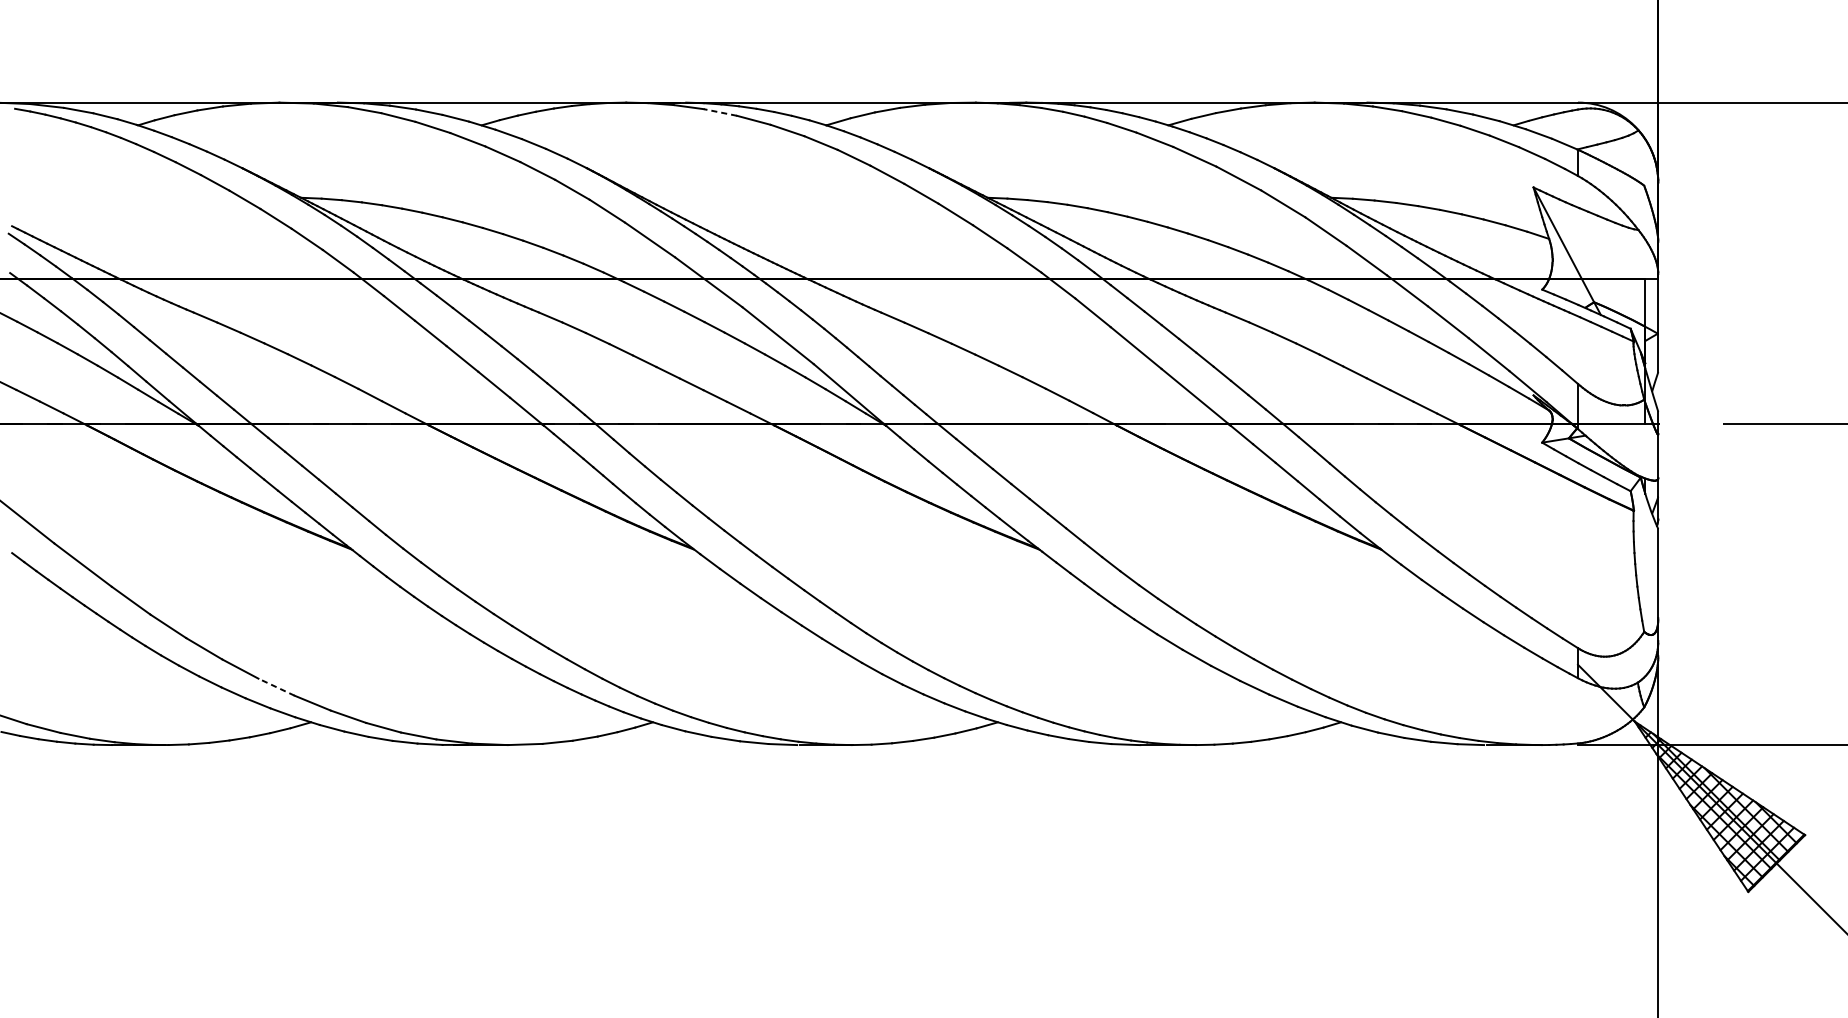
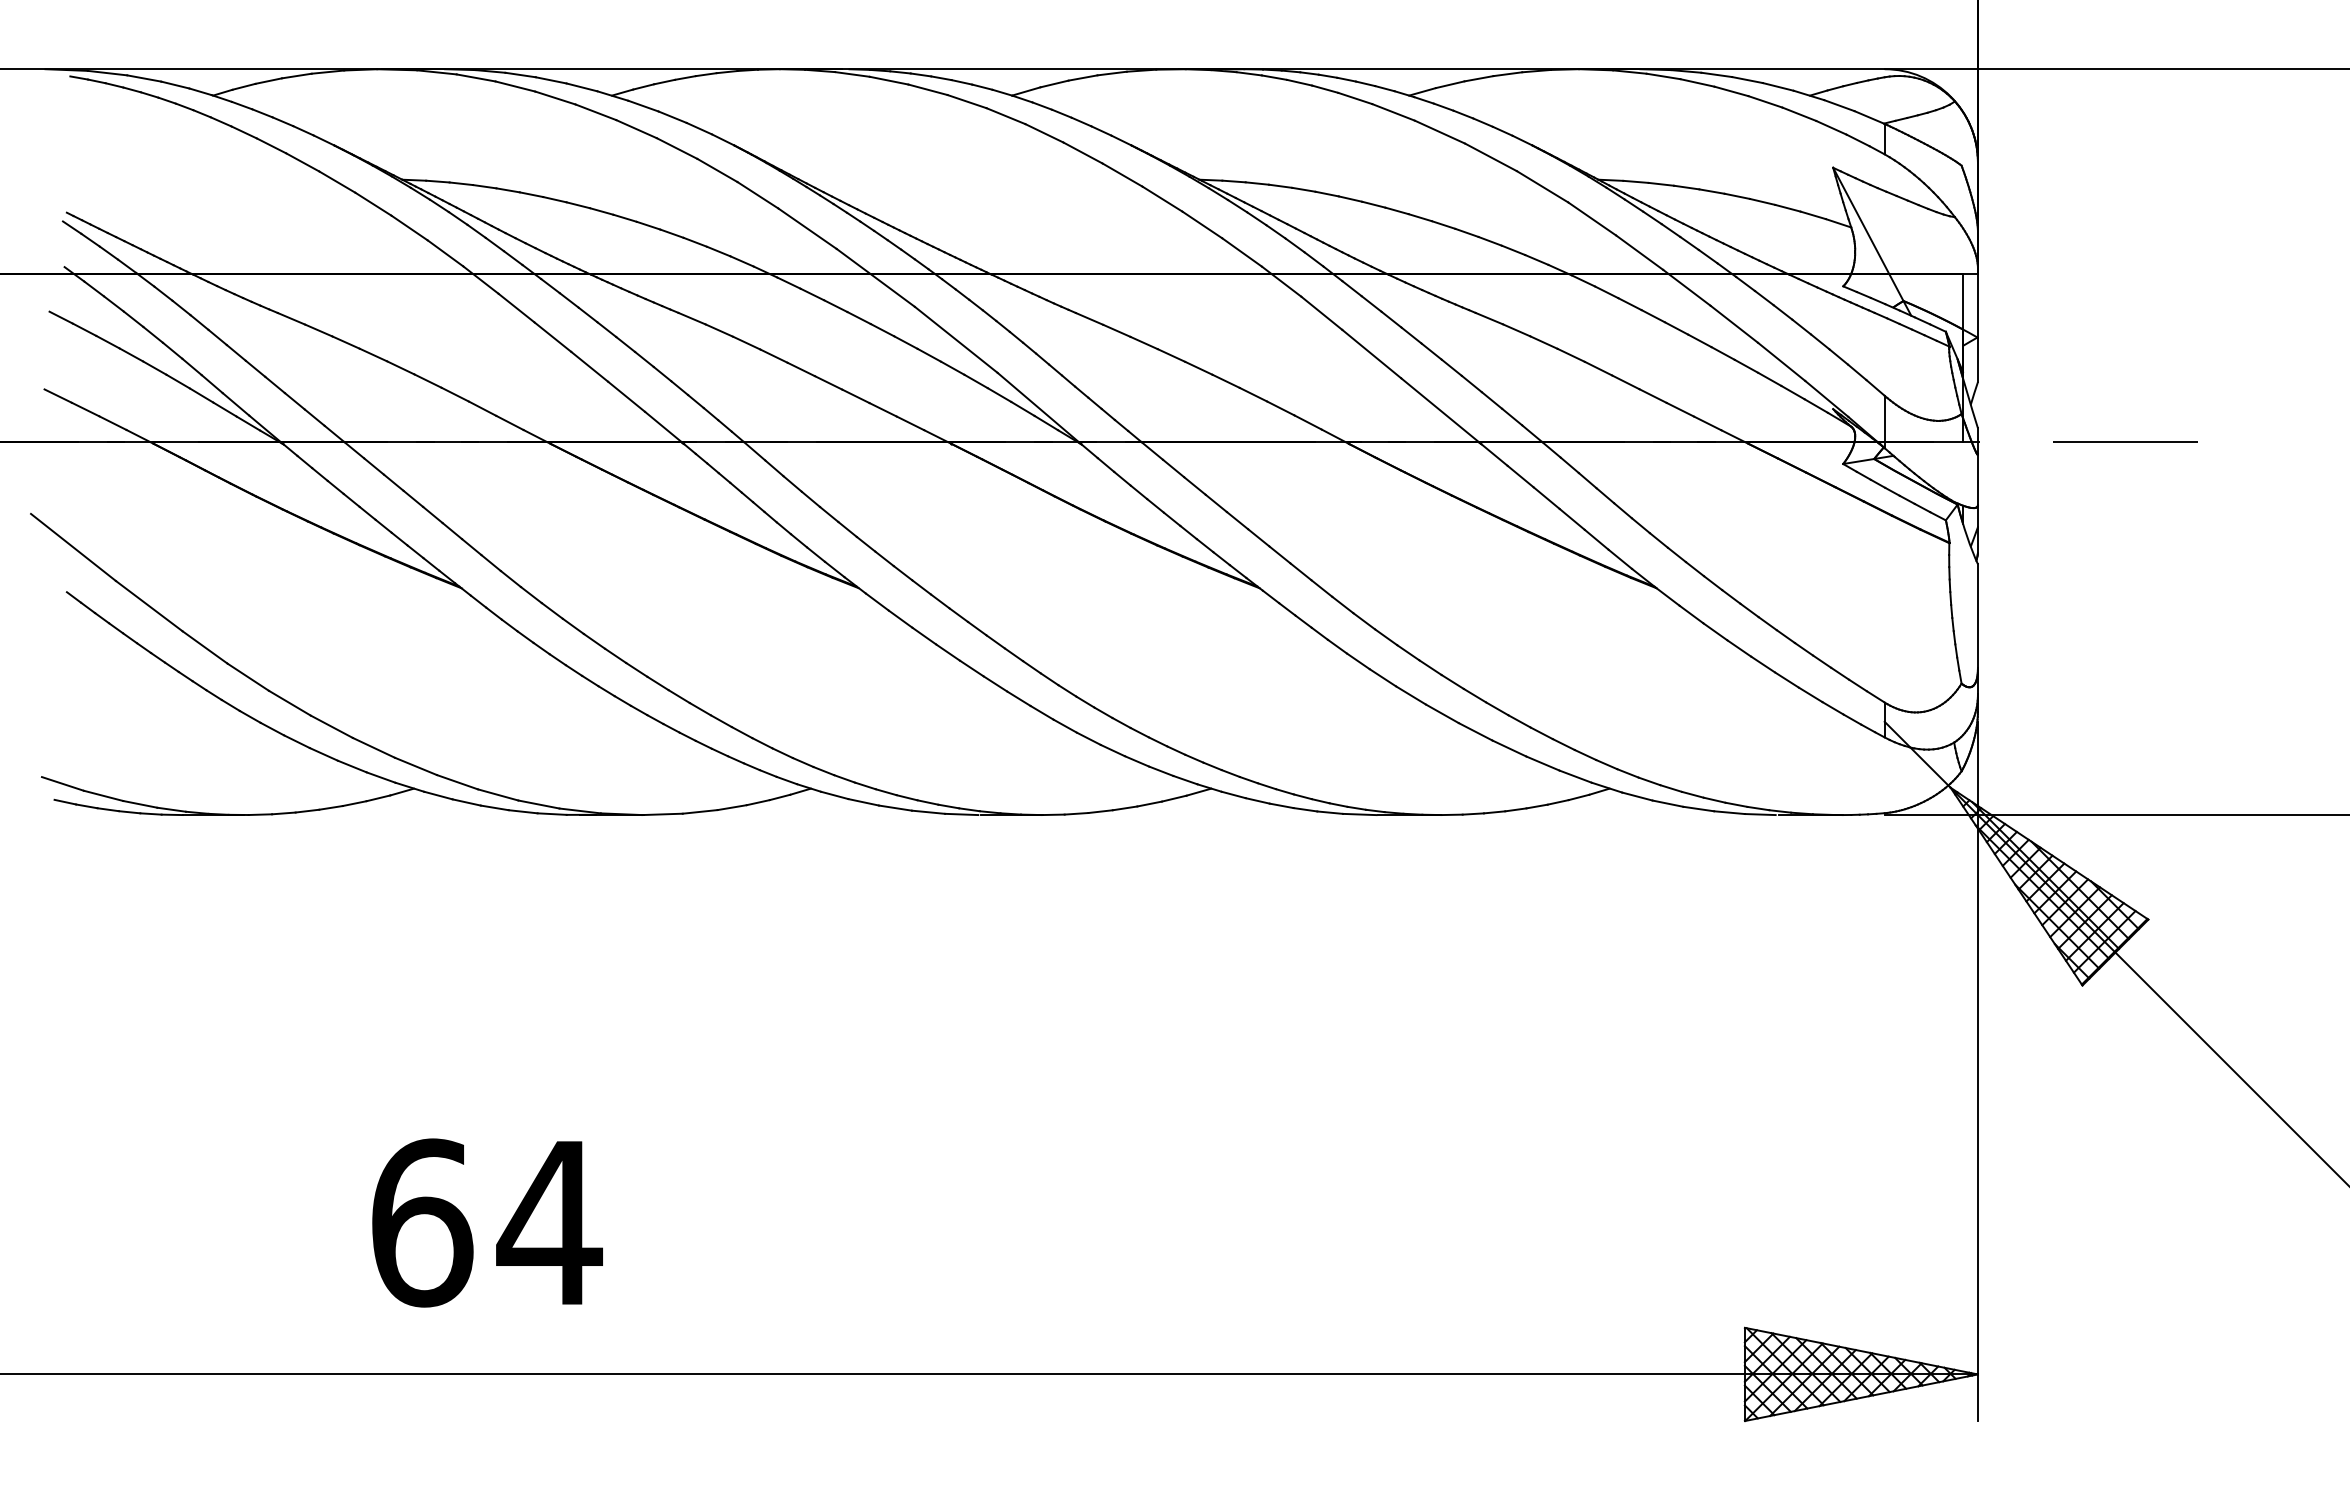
line: (720, 112) -> (889, 80), dashed -> solid
line: (276, 686) -> (373, 747), dashed -> solid

